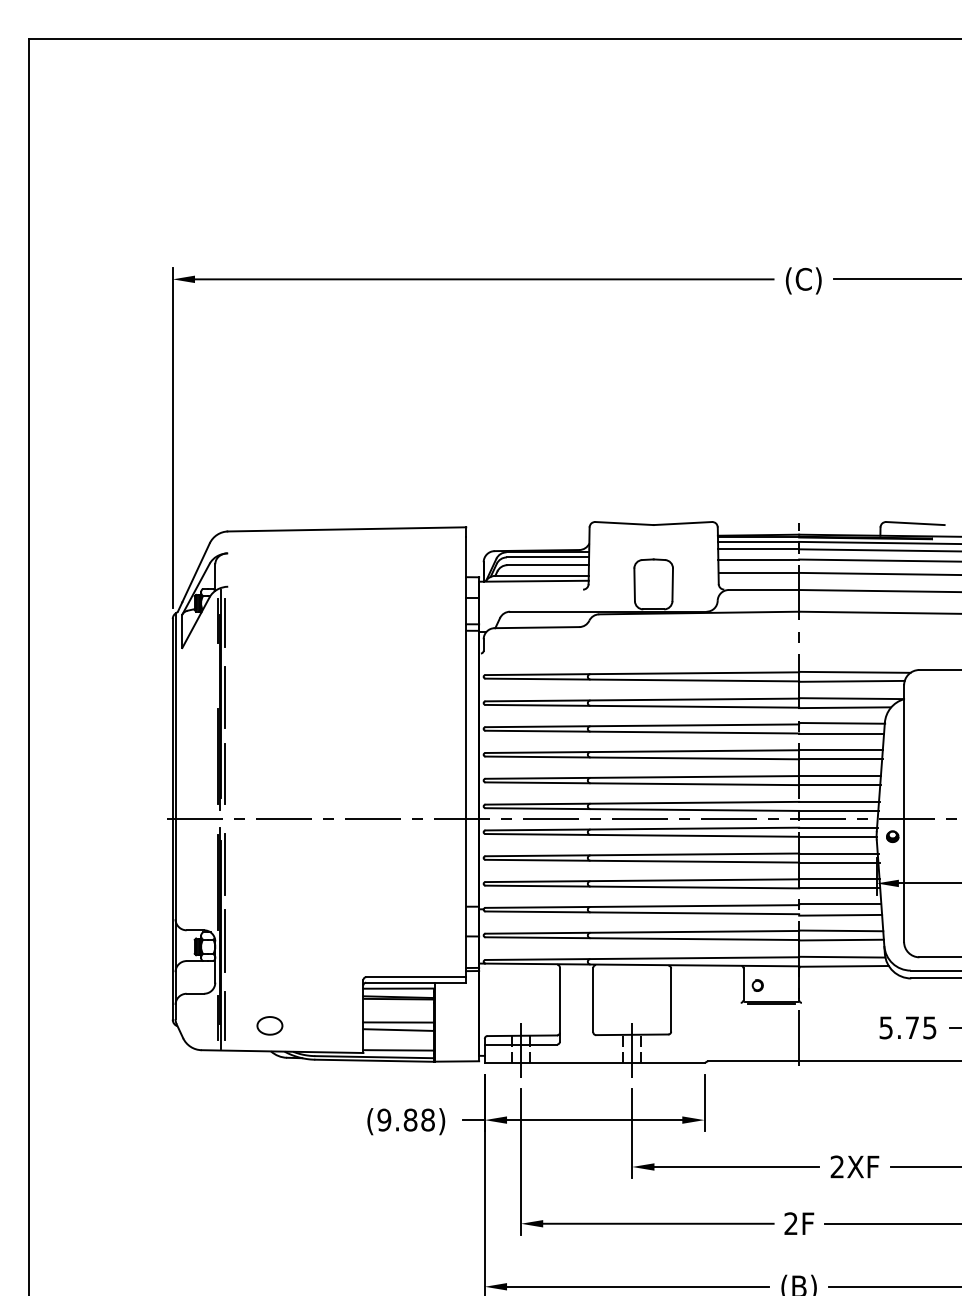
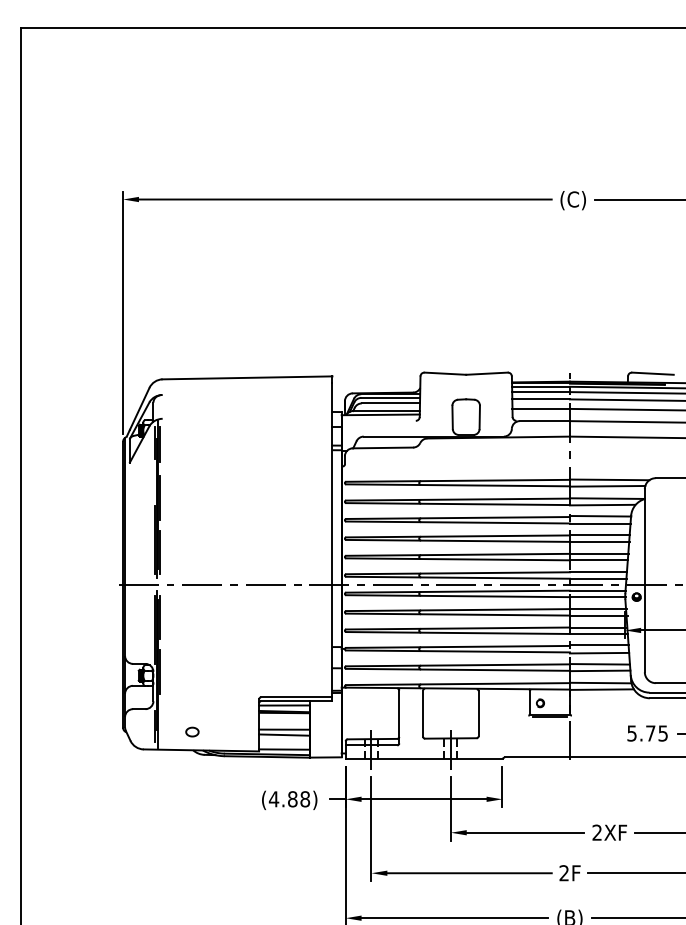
line: (224, 1015) -> (160, 724), removed
part: (269, 1025) -> (192, 731), size x0.7
text: (384, 1119) -> (274, 798), (9.88) -> (4.88)

